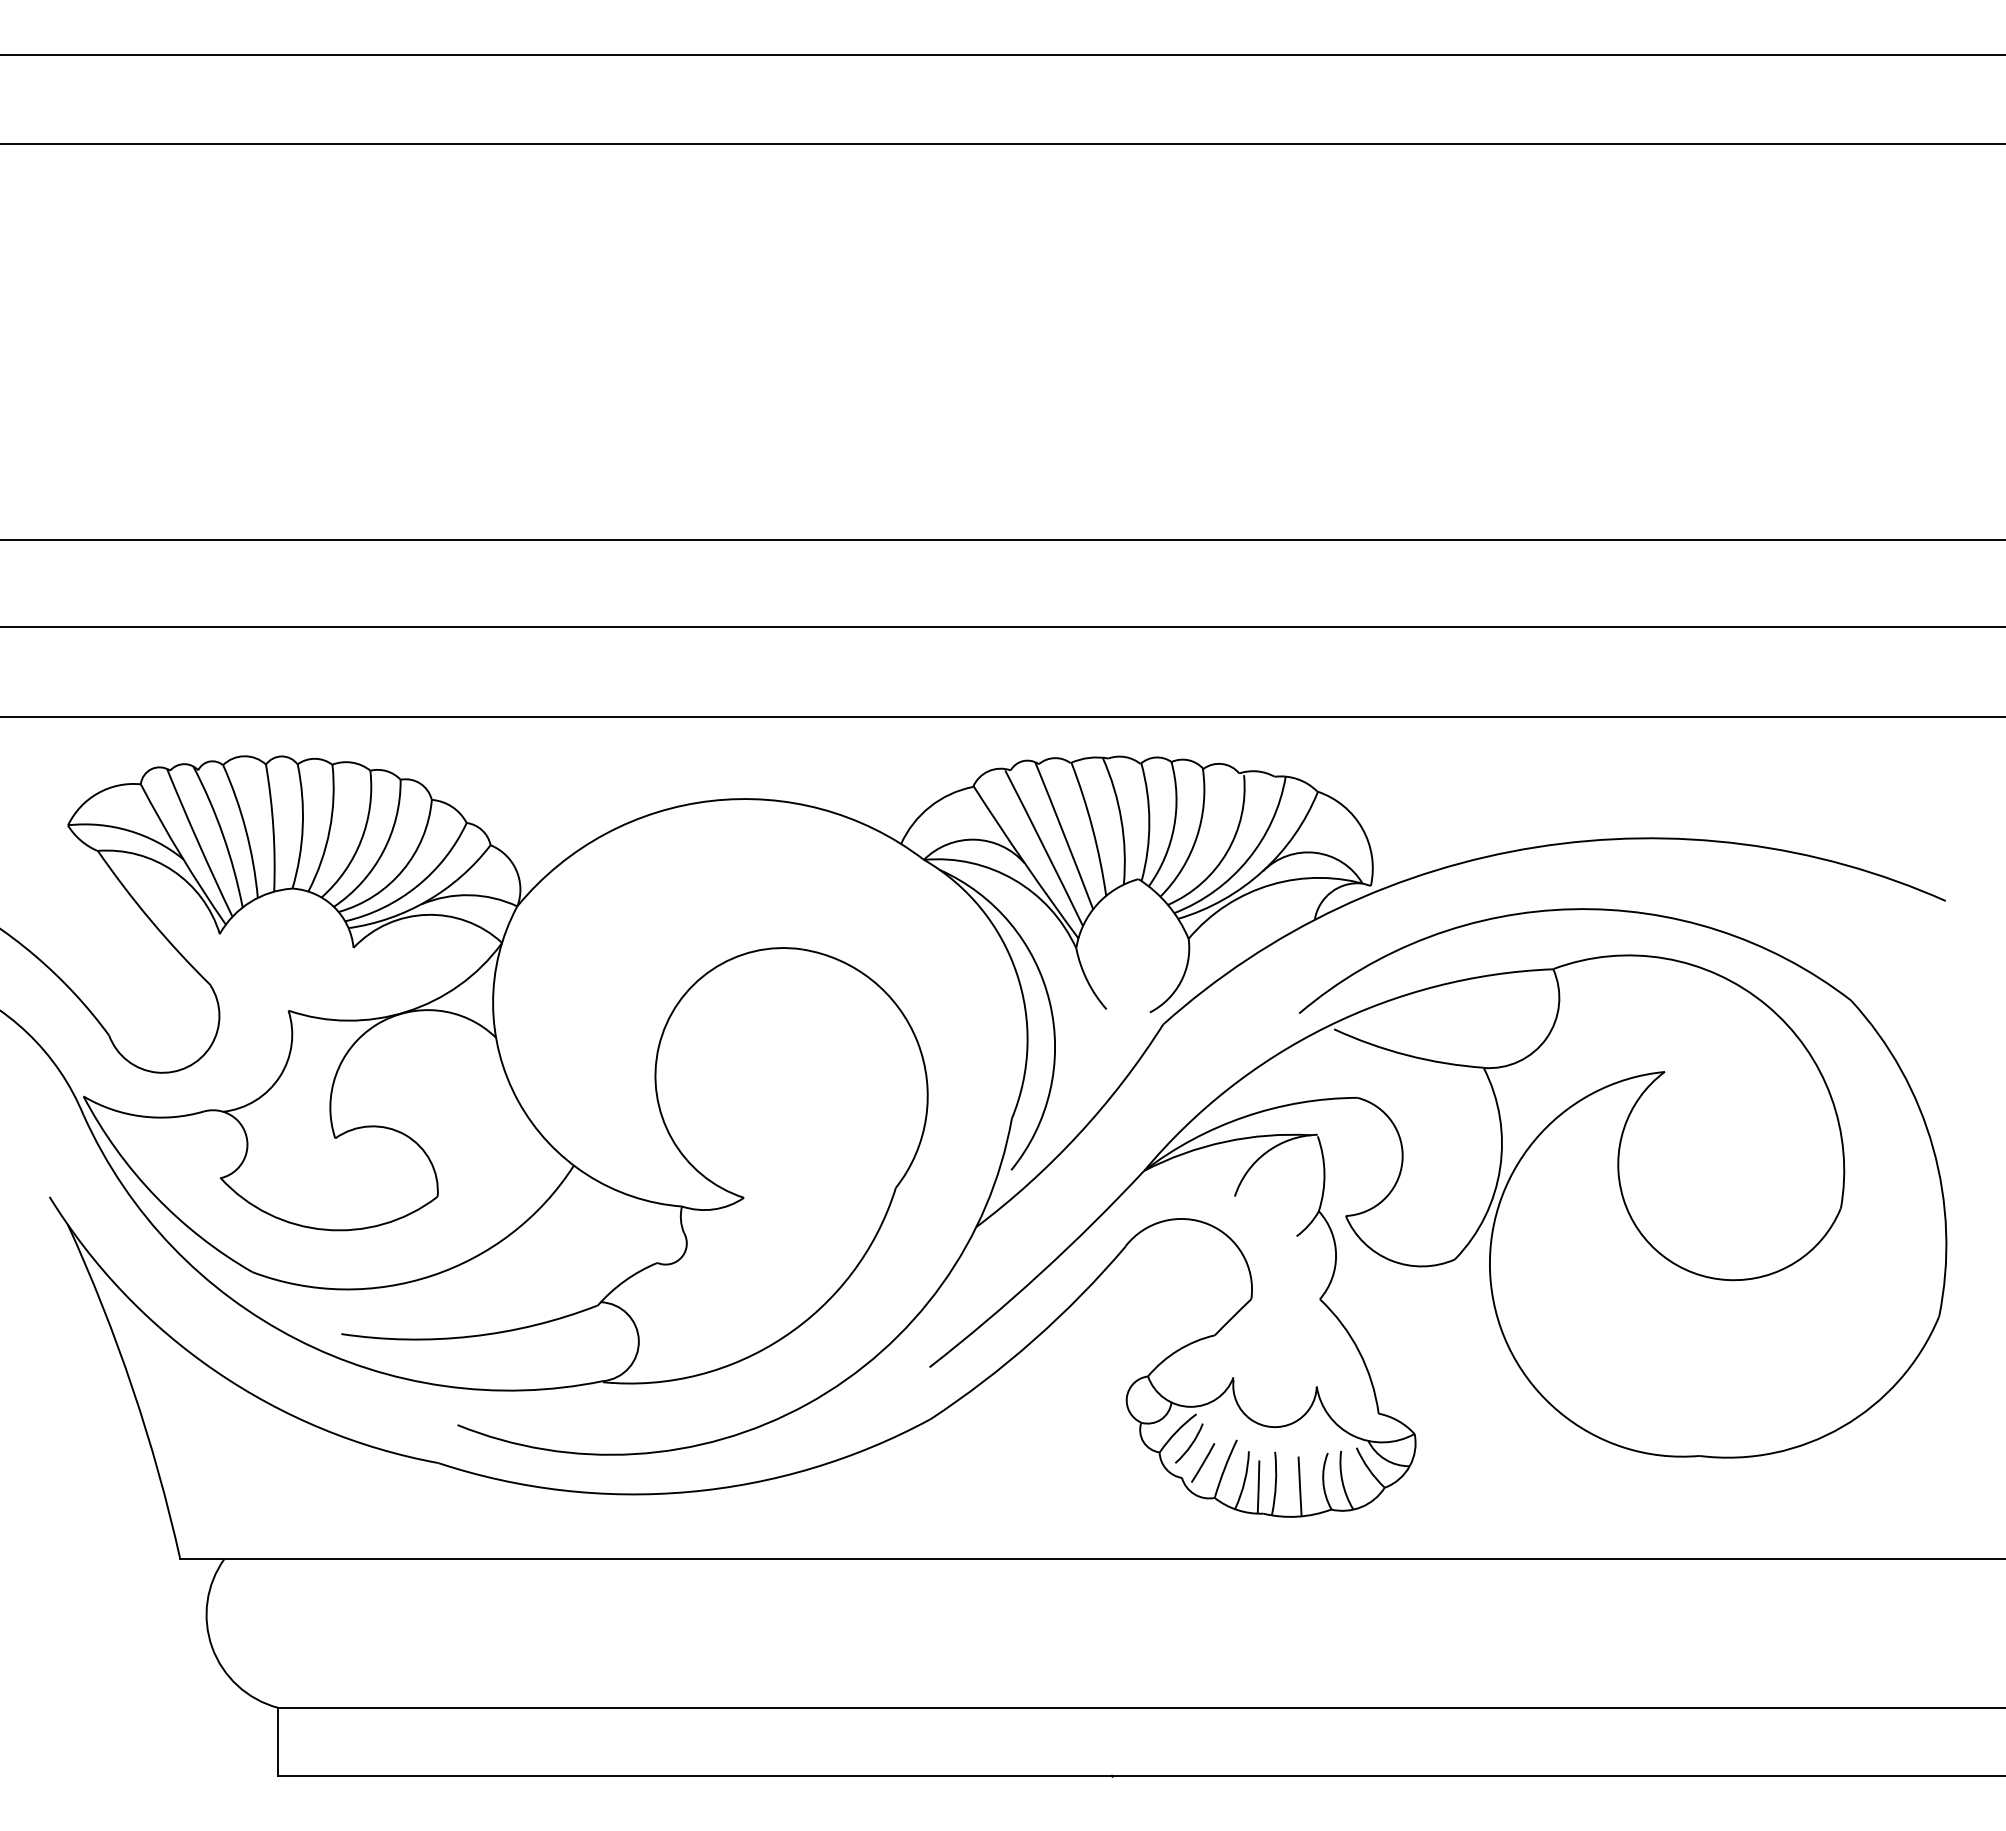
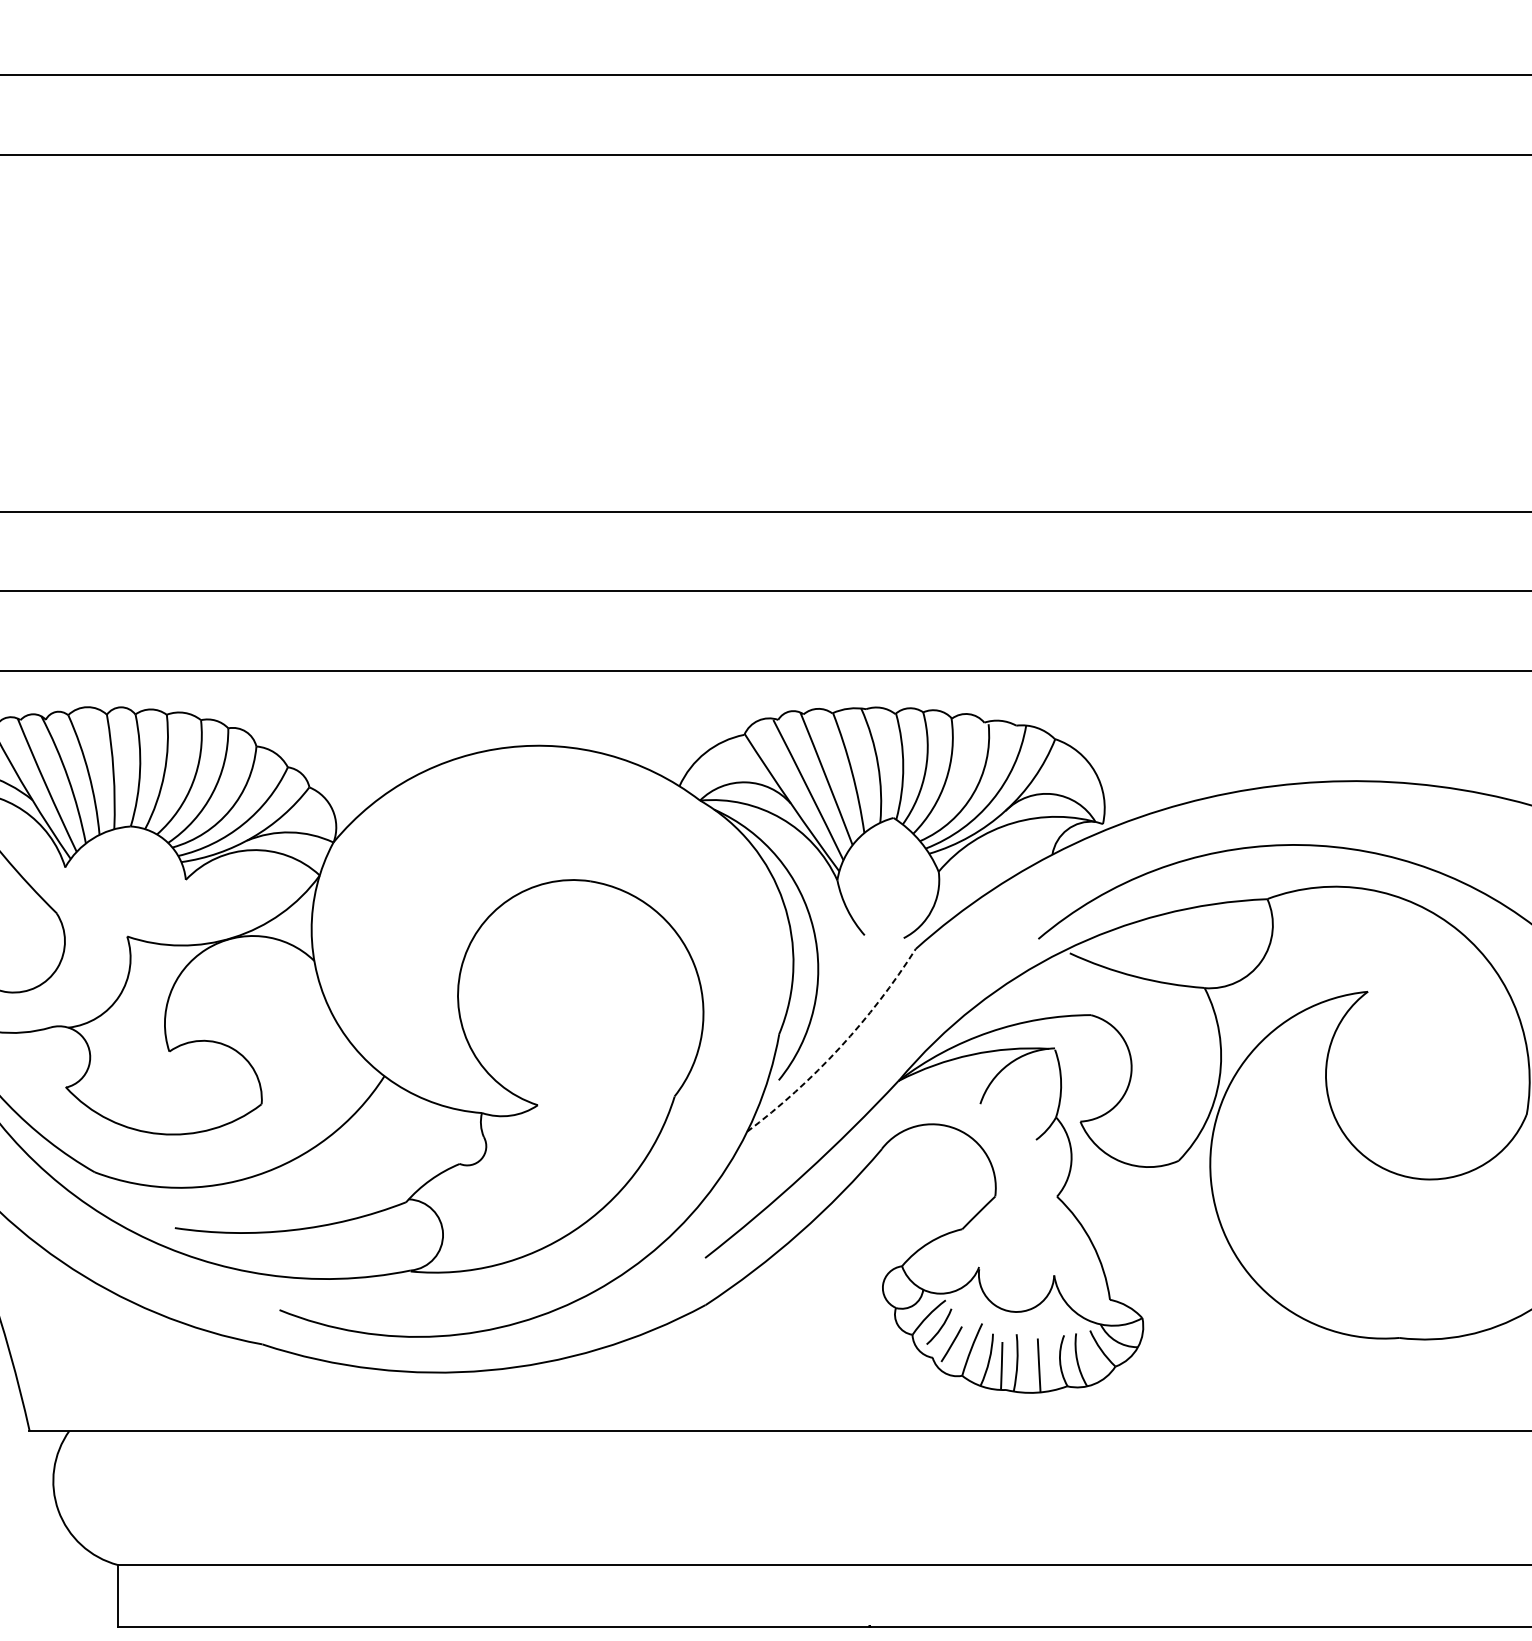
arc: (1078, 1134) -> (839, 1048), solid -> dashed

